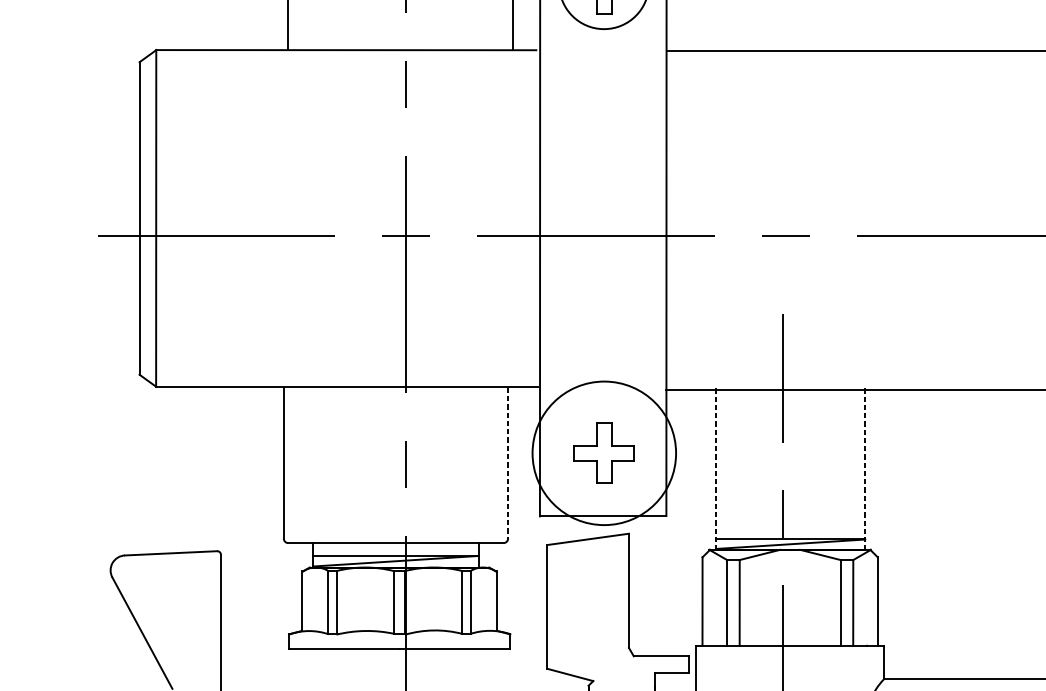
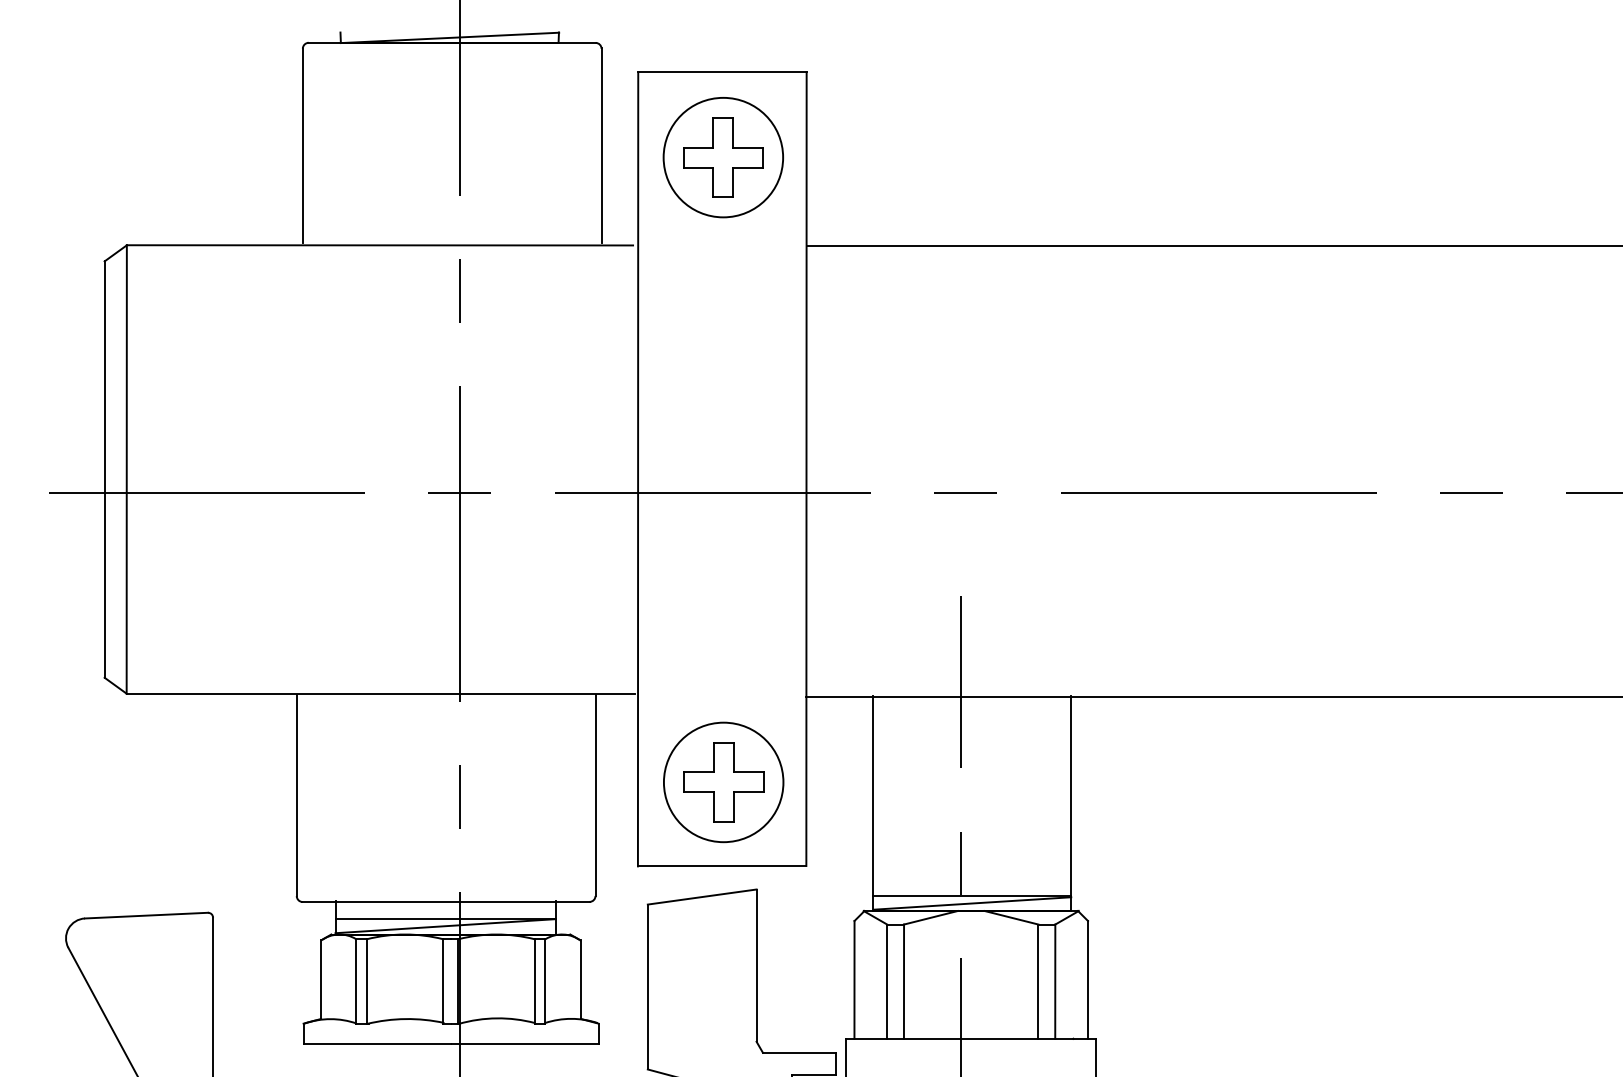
circle: (604, 453) -> (723, 782), size x0.62
line: (508, 463) -> (595, 795), dashed -> solid
line: (716, 469) -> (872, 803), dashed -> solid
line: (865, 469) -> (1071, 803), dashed -> solid

